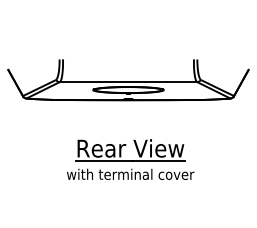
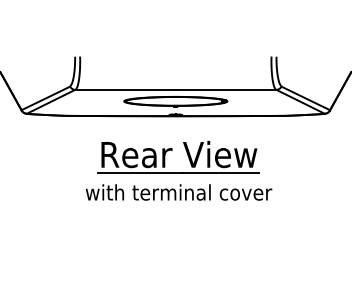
part: (130, 159) -> (178, 170), moved

